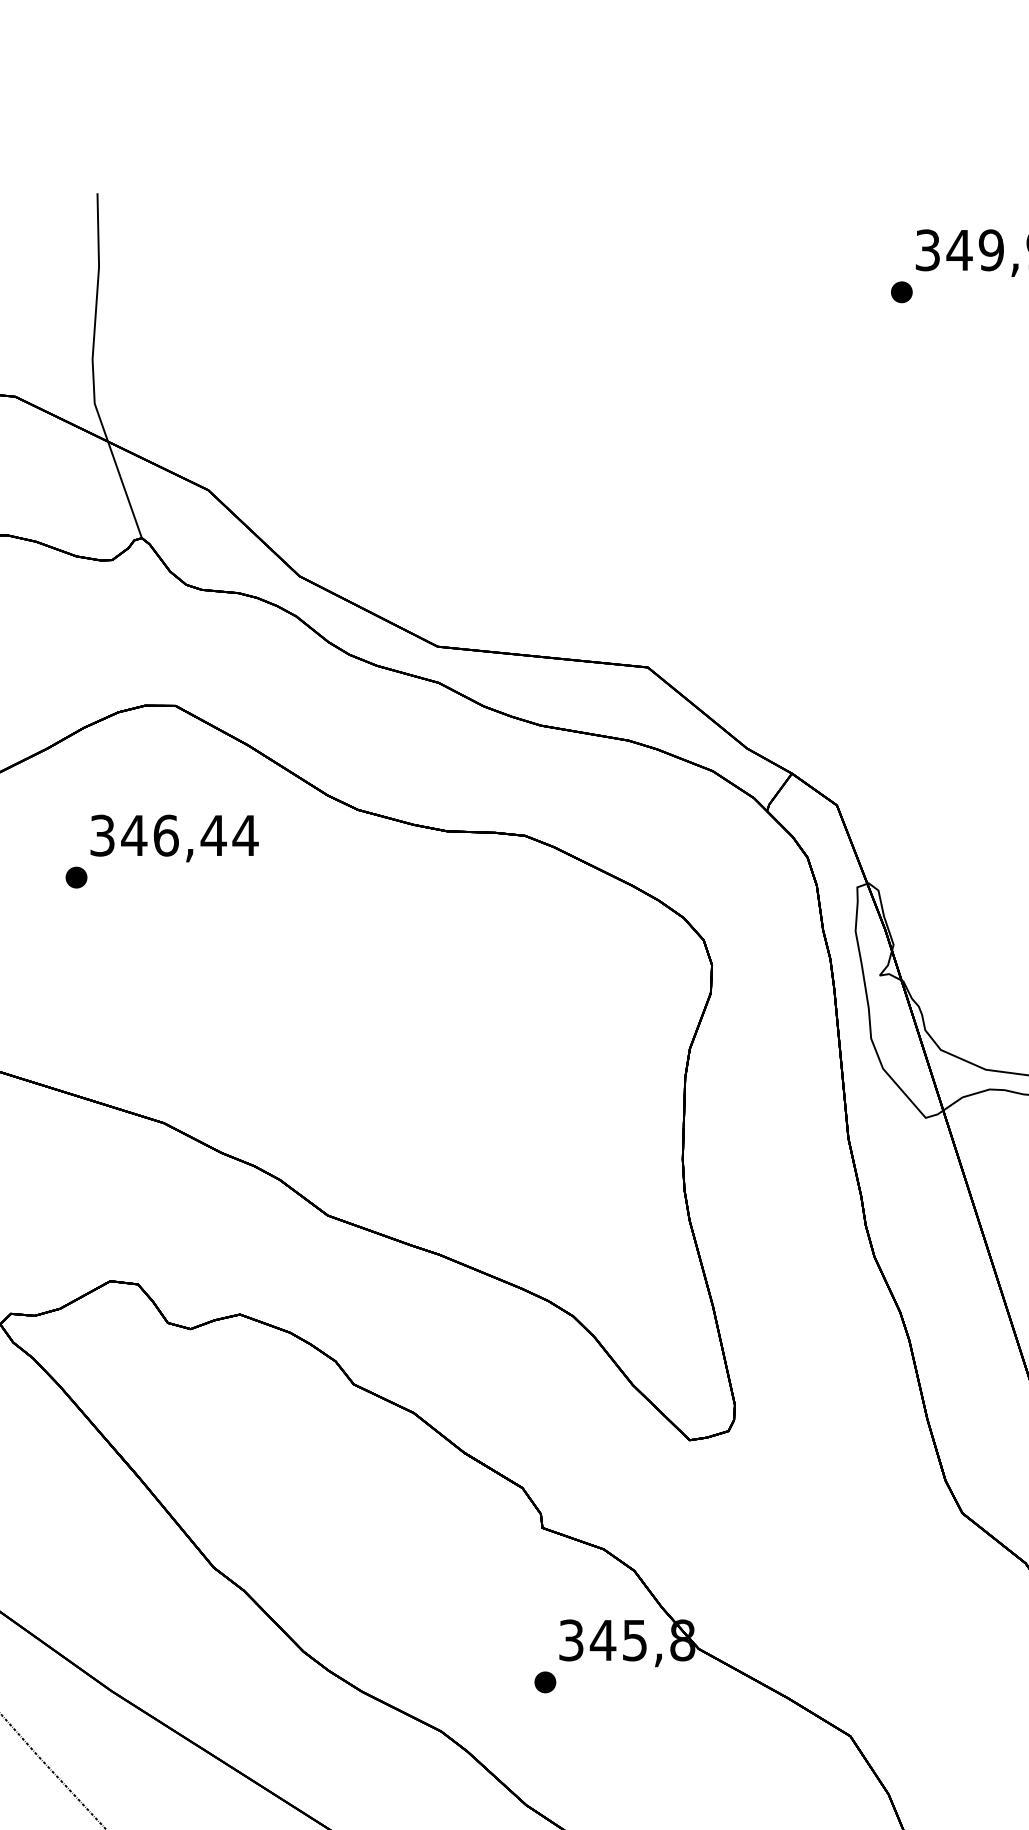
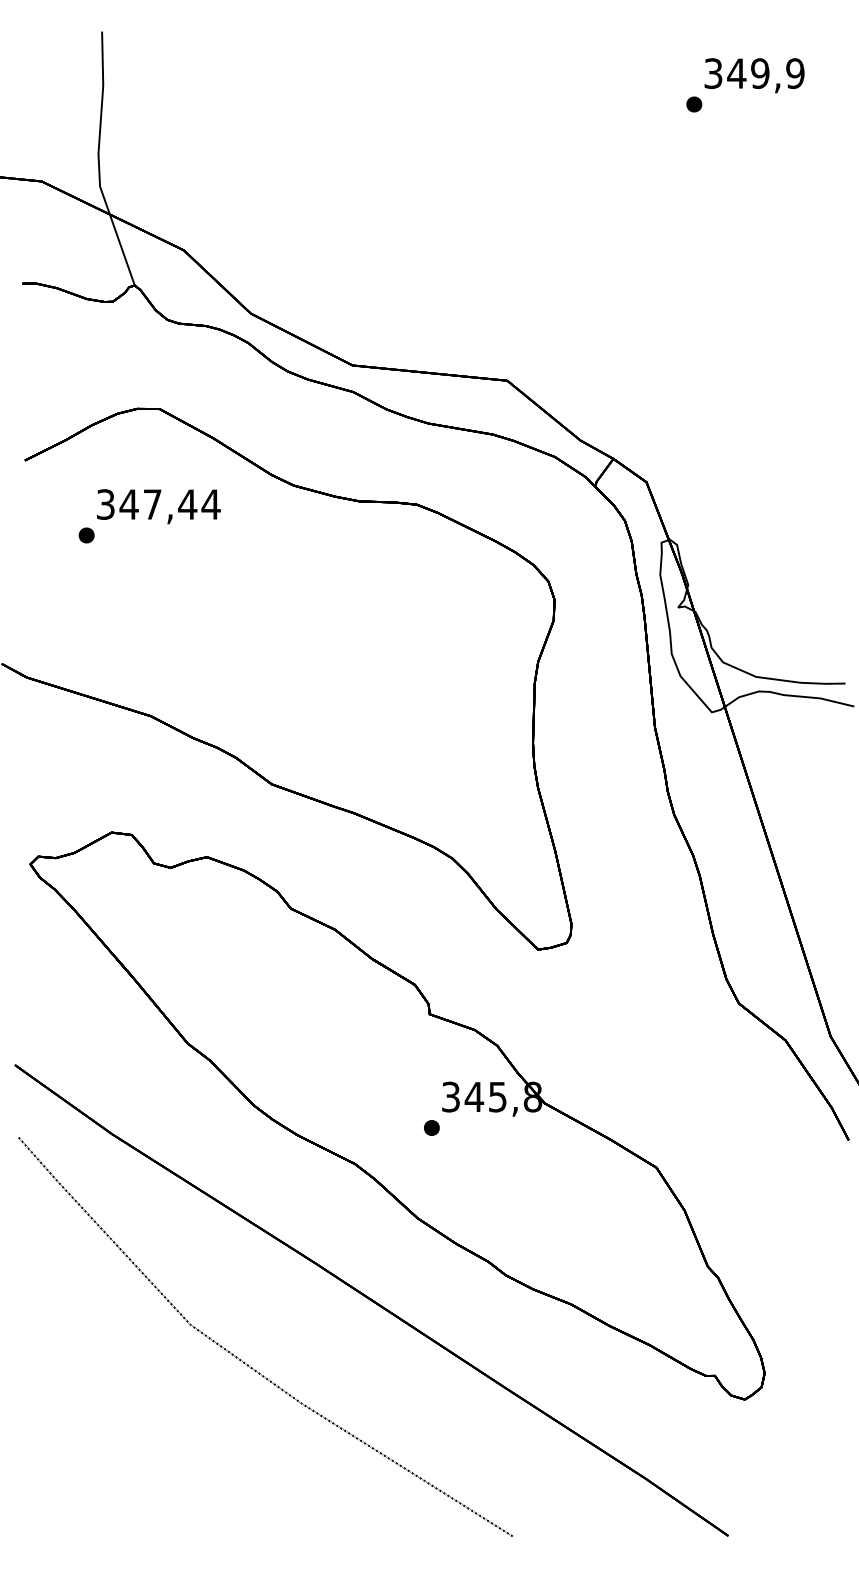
text: (165, 835) -> (152, 504), 346,44 -> 347,44

